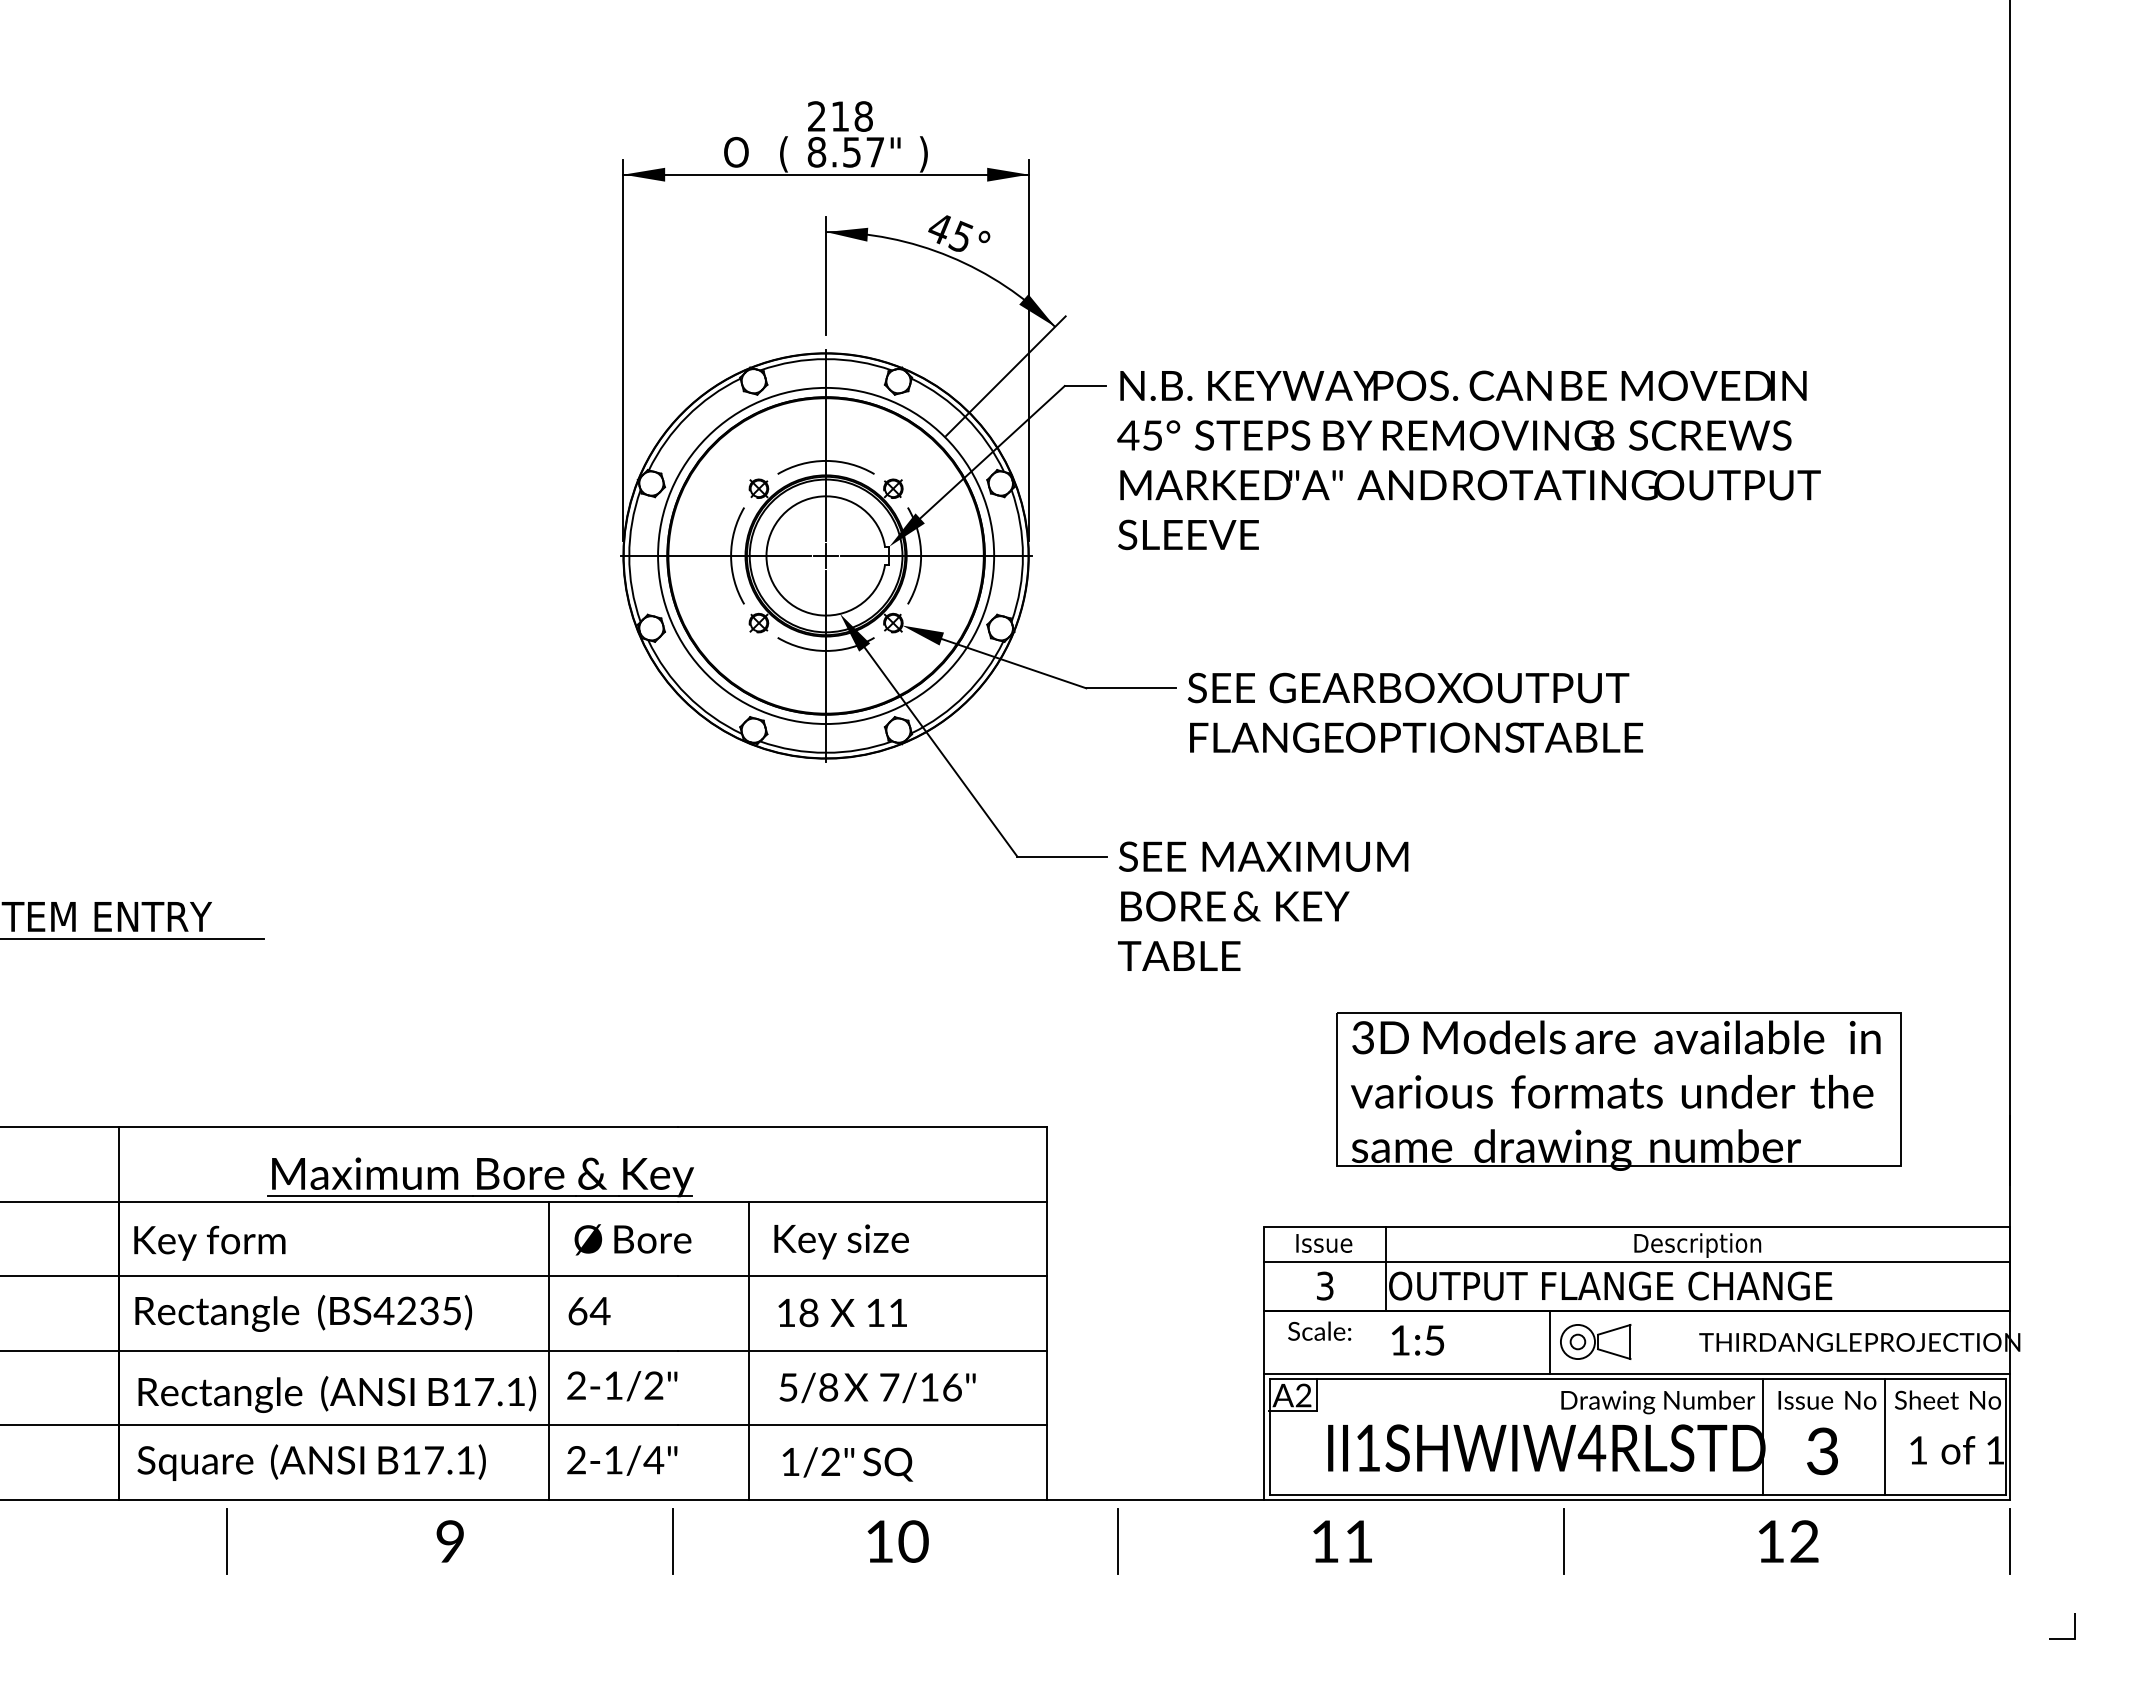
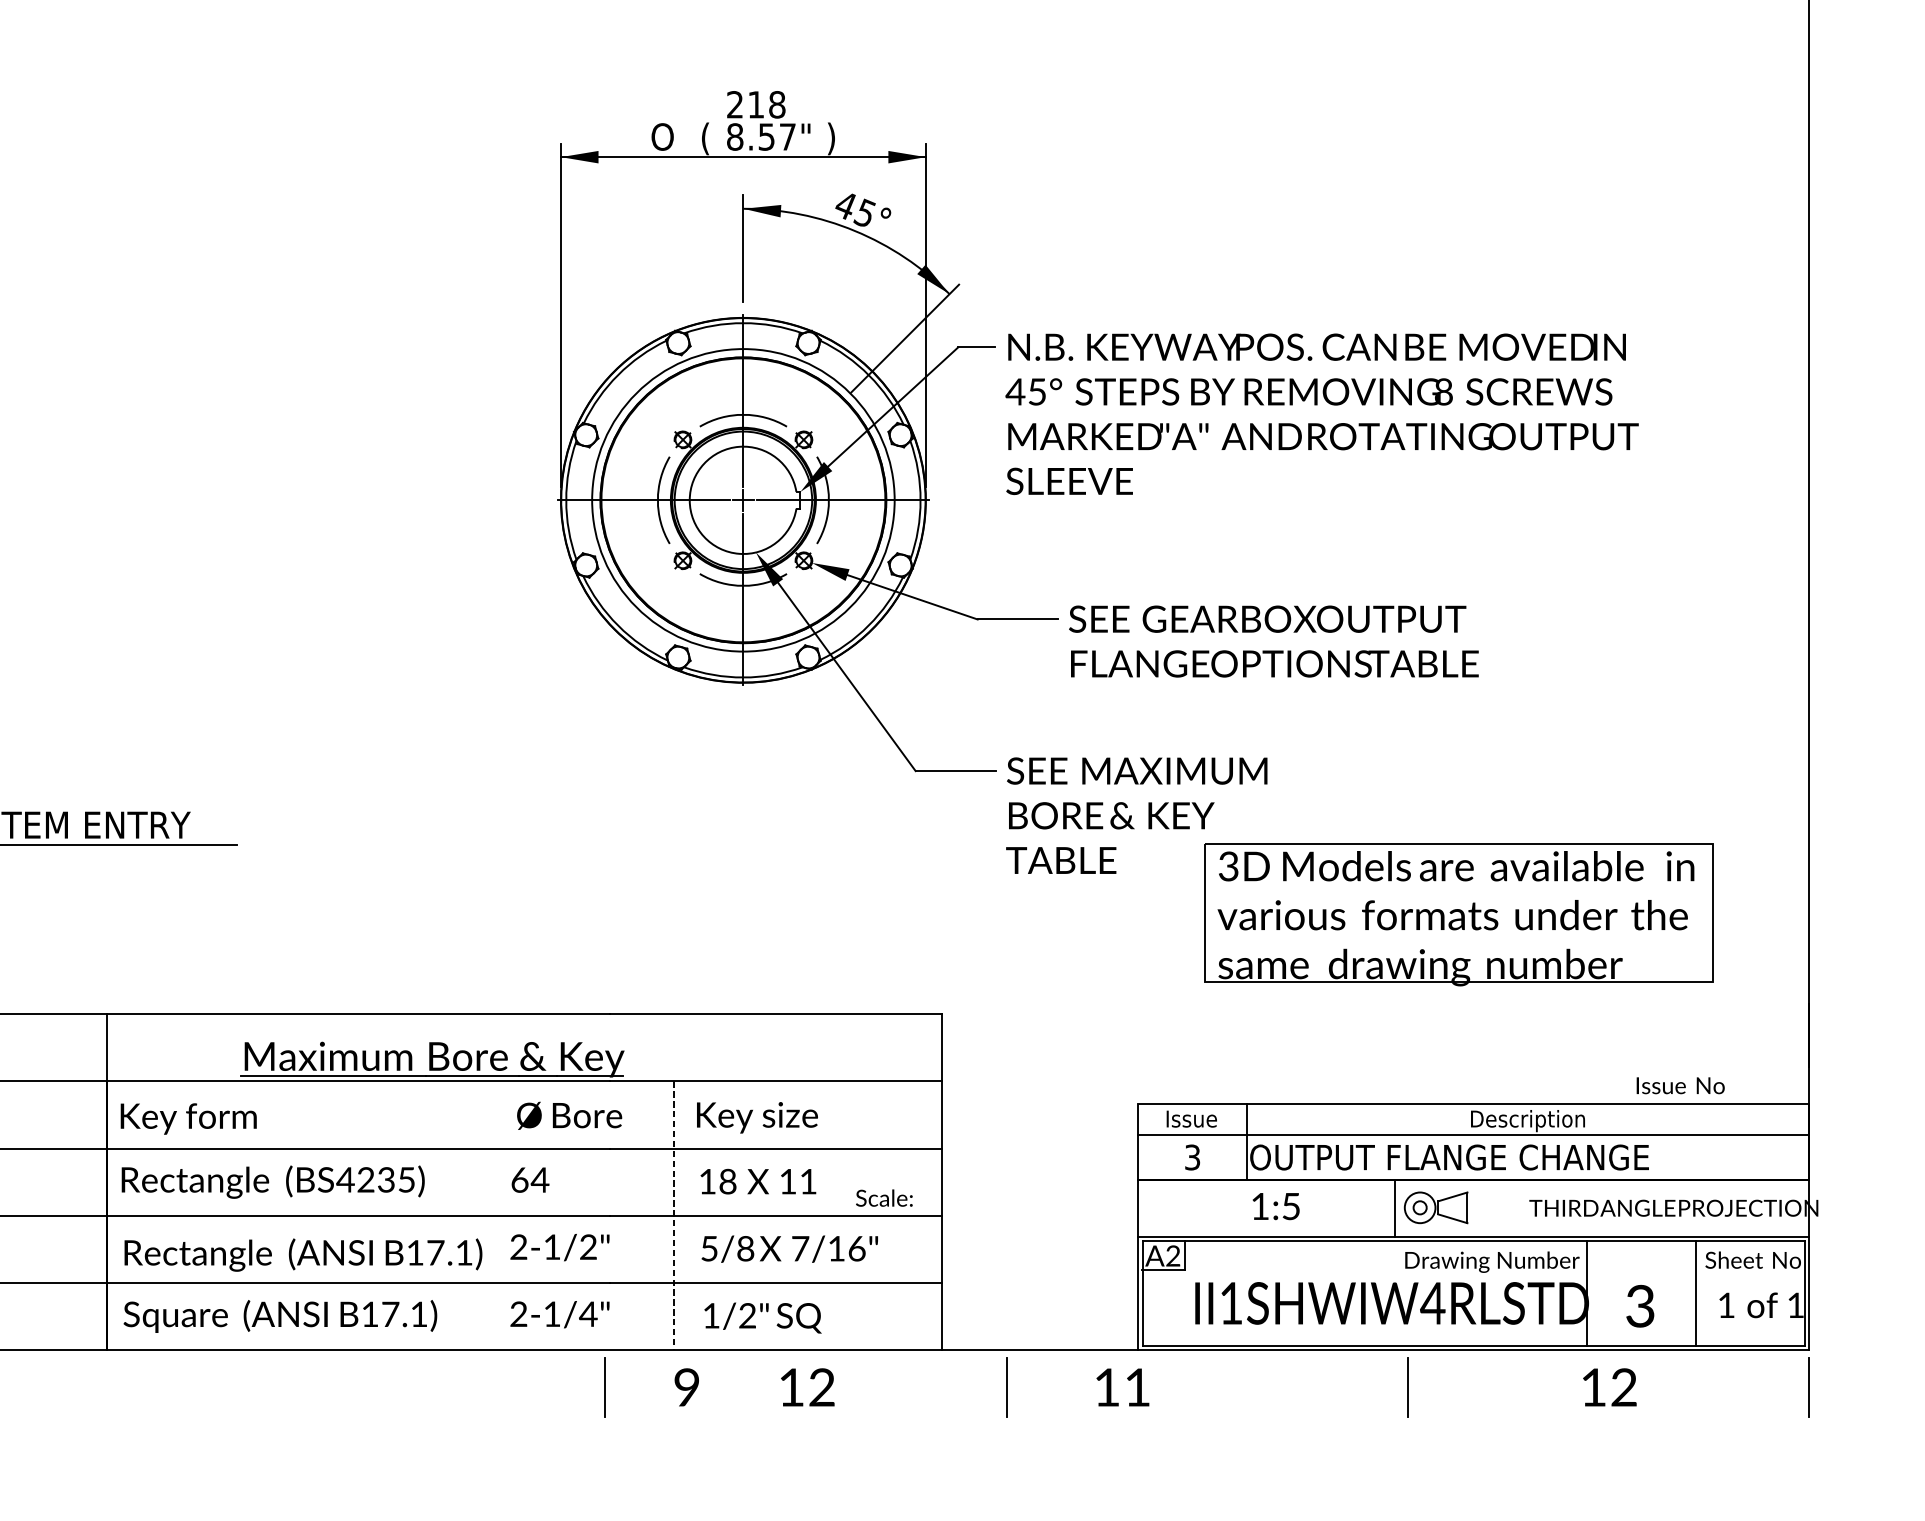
part: (1618, 1091) -> (1458, 914), moved
text: (1319, 1330) -> (884, 1197), moved
line: (548, 1350) -> (493, 1215), removed
line: (748, 1351) -> (673, 1216), solid -> dashed
text: (1827, 1400) -> (1680, 1085), moved
line: (227, 1541) -> (204, 1387), removed
text: (449, 1541) -> (686, 1387), moved
text: (913, 1541) -> (822, 1387), 10 -> 12
text: (1342, 1541) -> (1122, 1387), moved
line: (2074, 1626) -> (1867, 1463), removed

